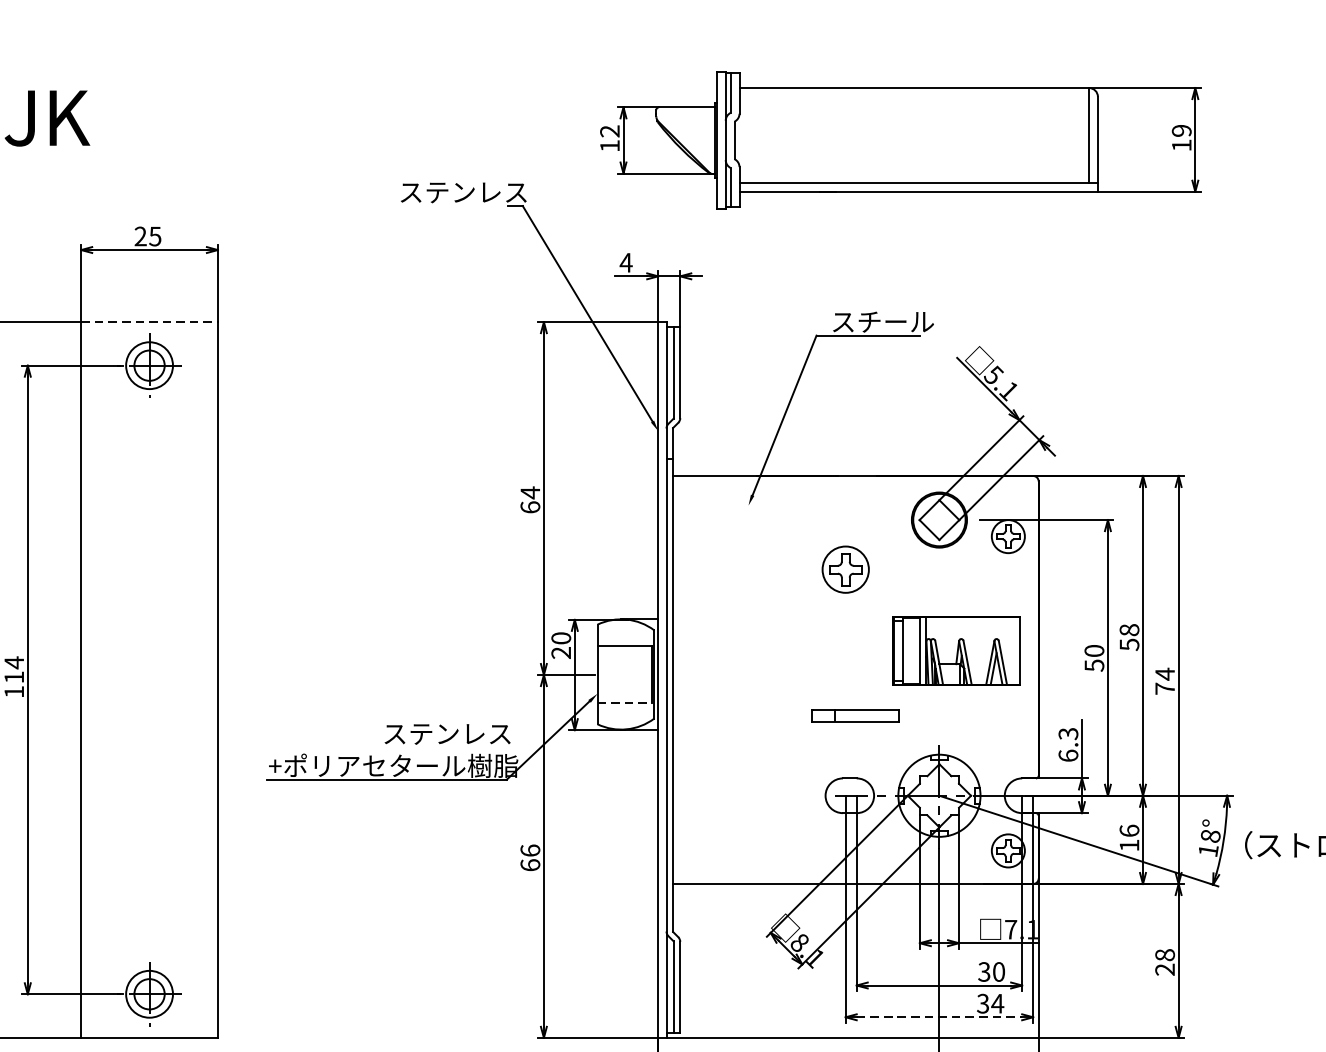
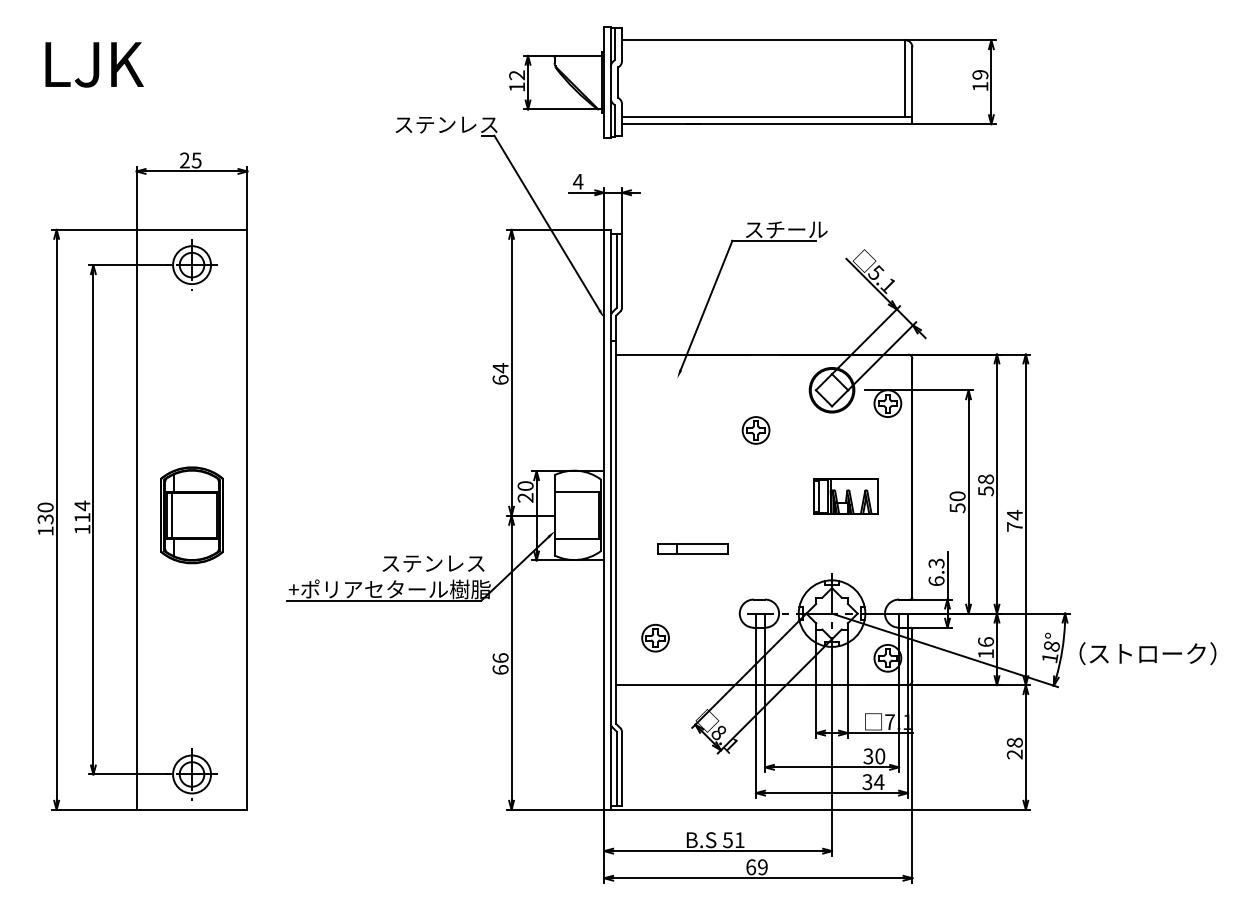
part: (900, 140) -> (752, 82), moved
line: (150, 321) -> (192, 229), dashed -> solid
part: (844, 569) -> (755, 430), size x0.71
part: (956, 651) -> (845, 496), size x0.62
part: (148, 674) -> (191, 515), added
line: (624, 703) -> (576, 538), dashed -> solid
part: (854, 715) -> (692, 548), moved
part: (721, 825) -> (655, 637), added
line: (940, 1017) -> (832, 793), dashed -> solid

